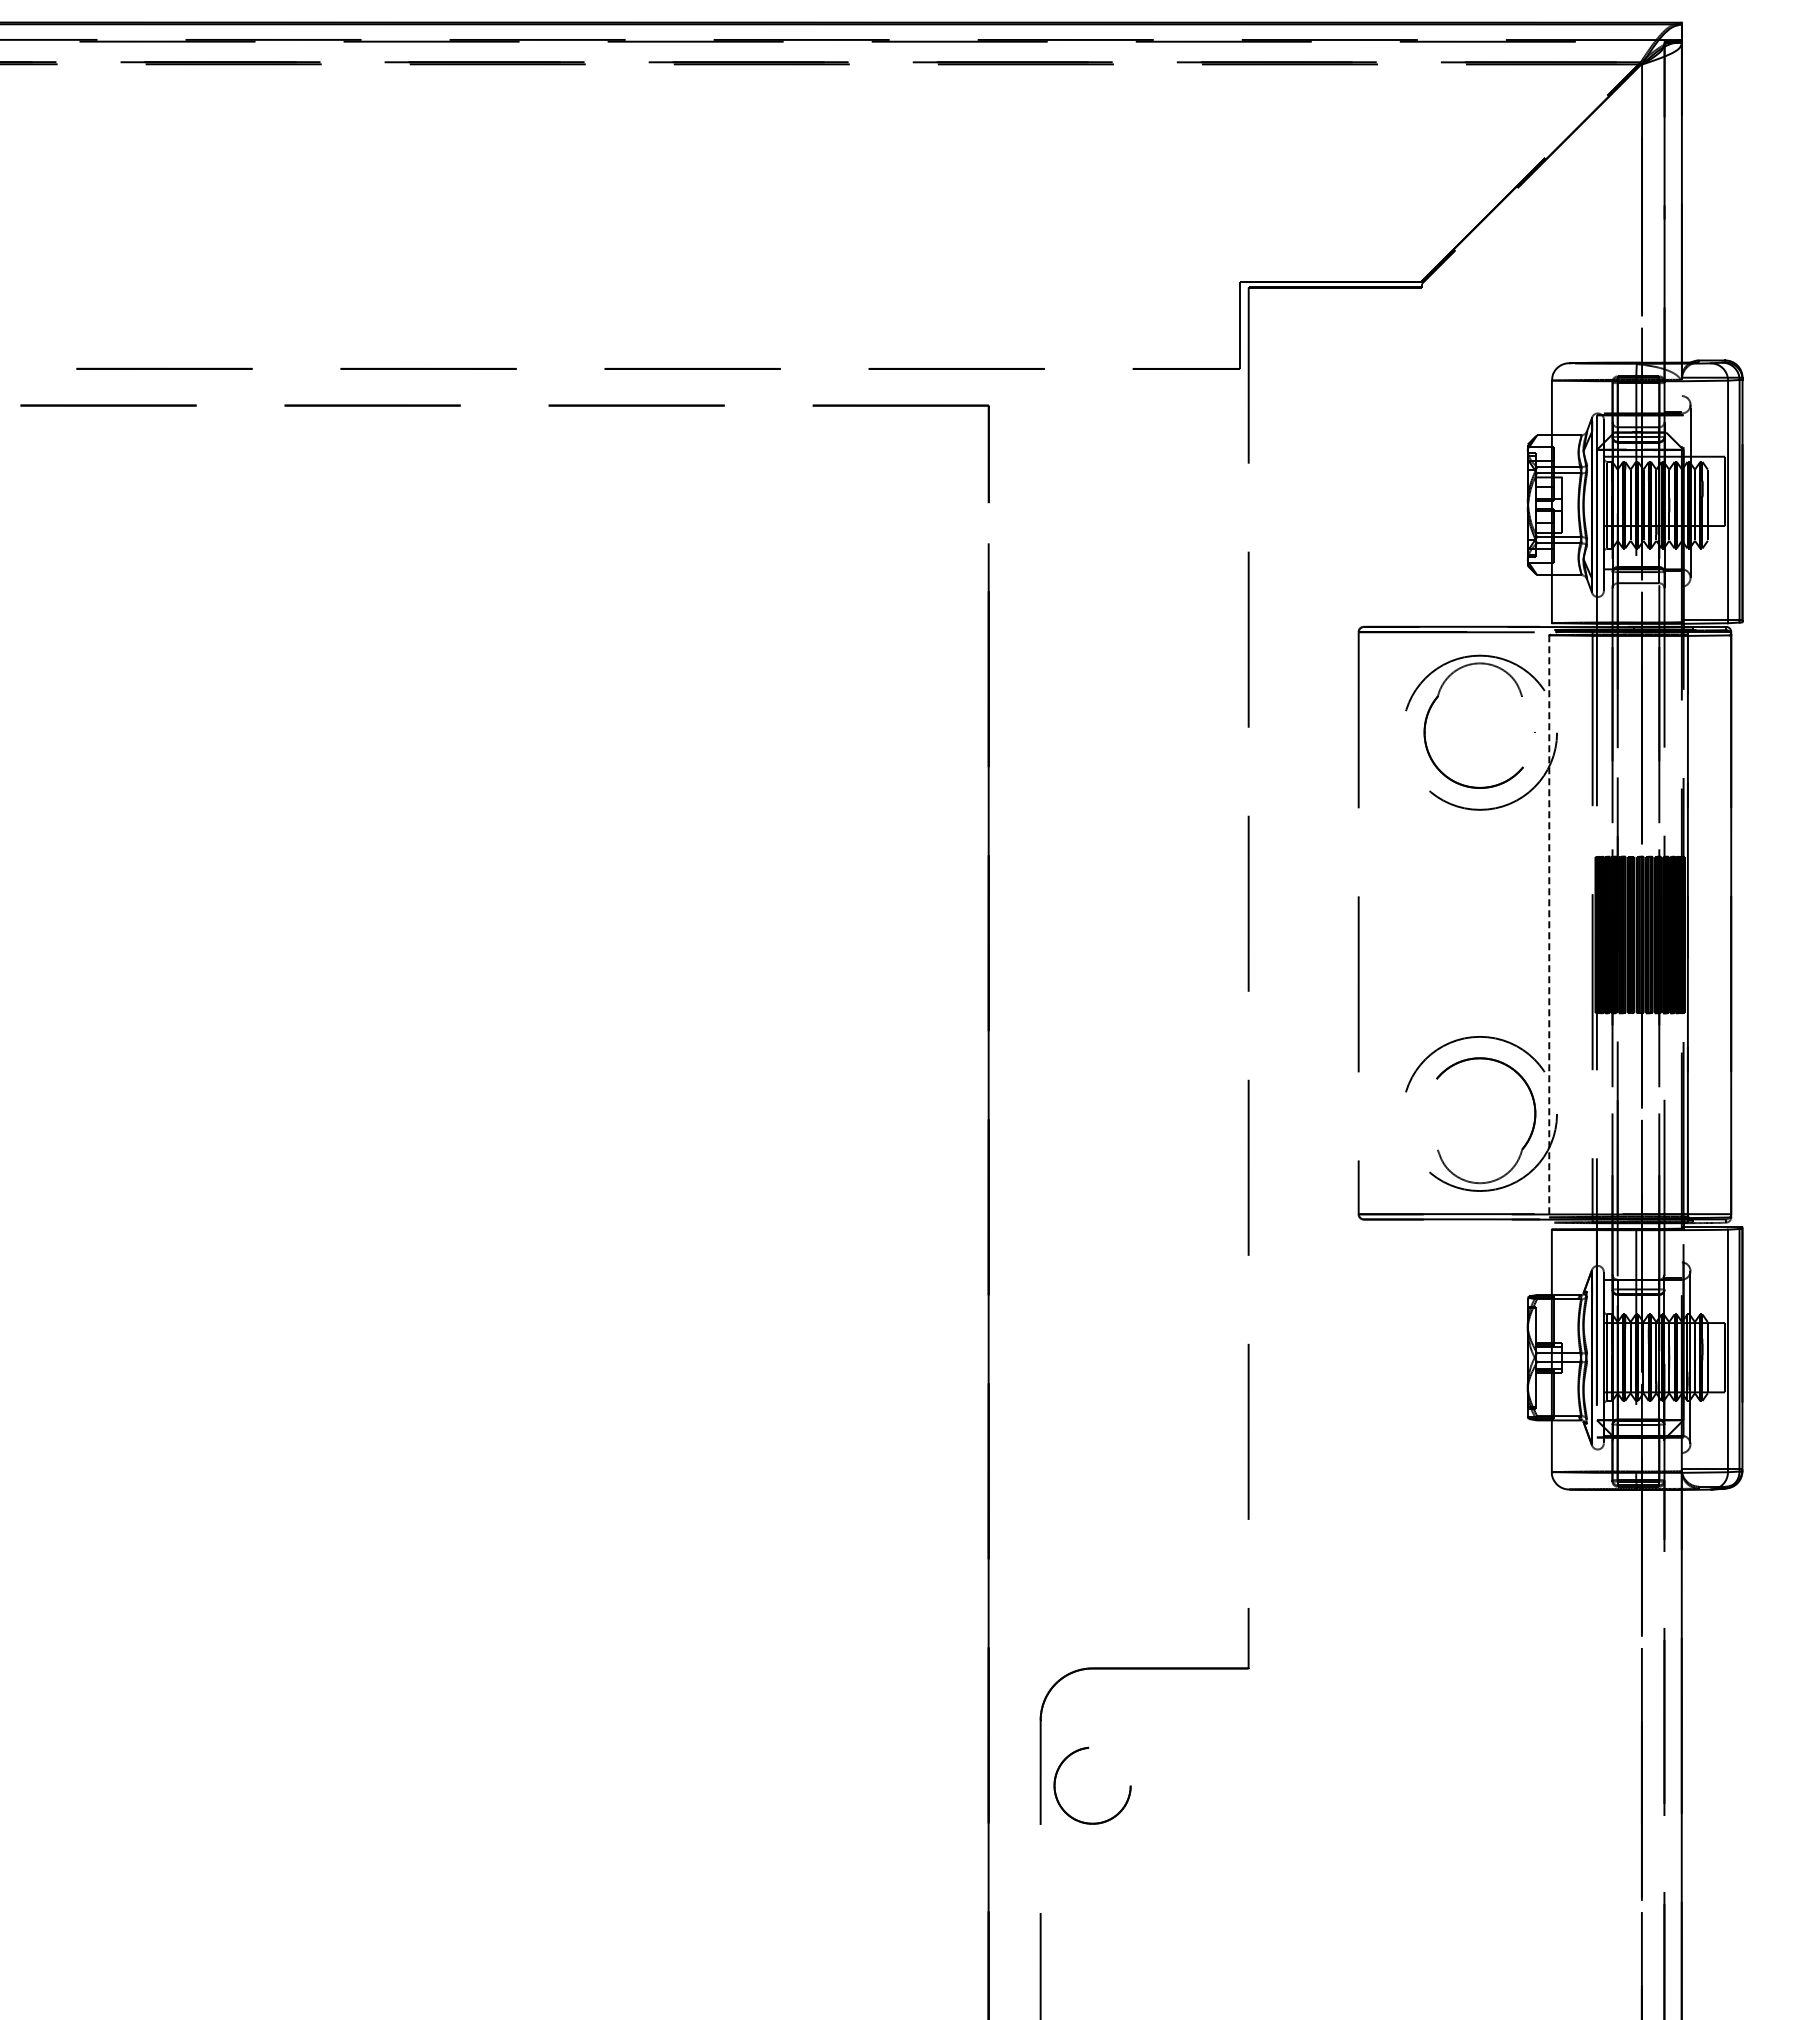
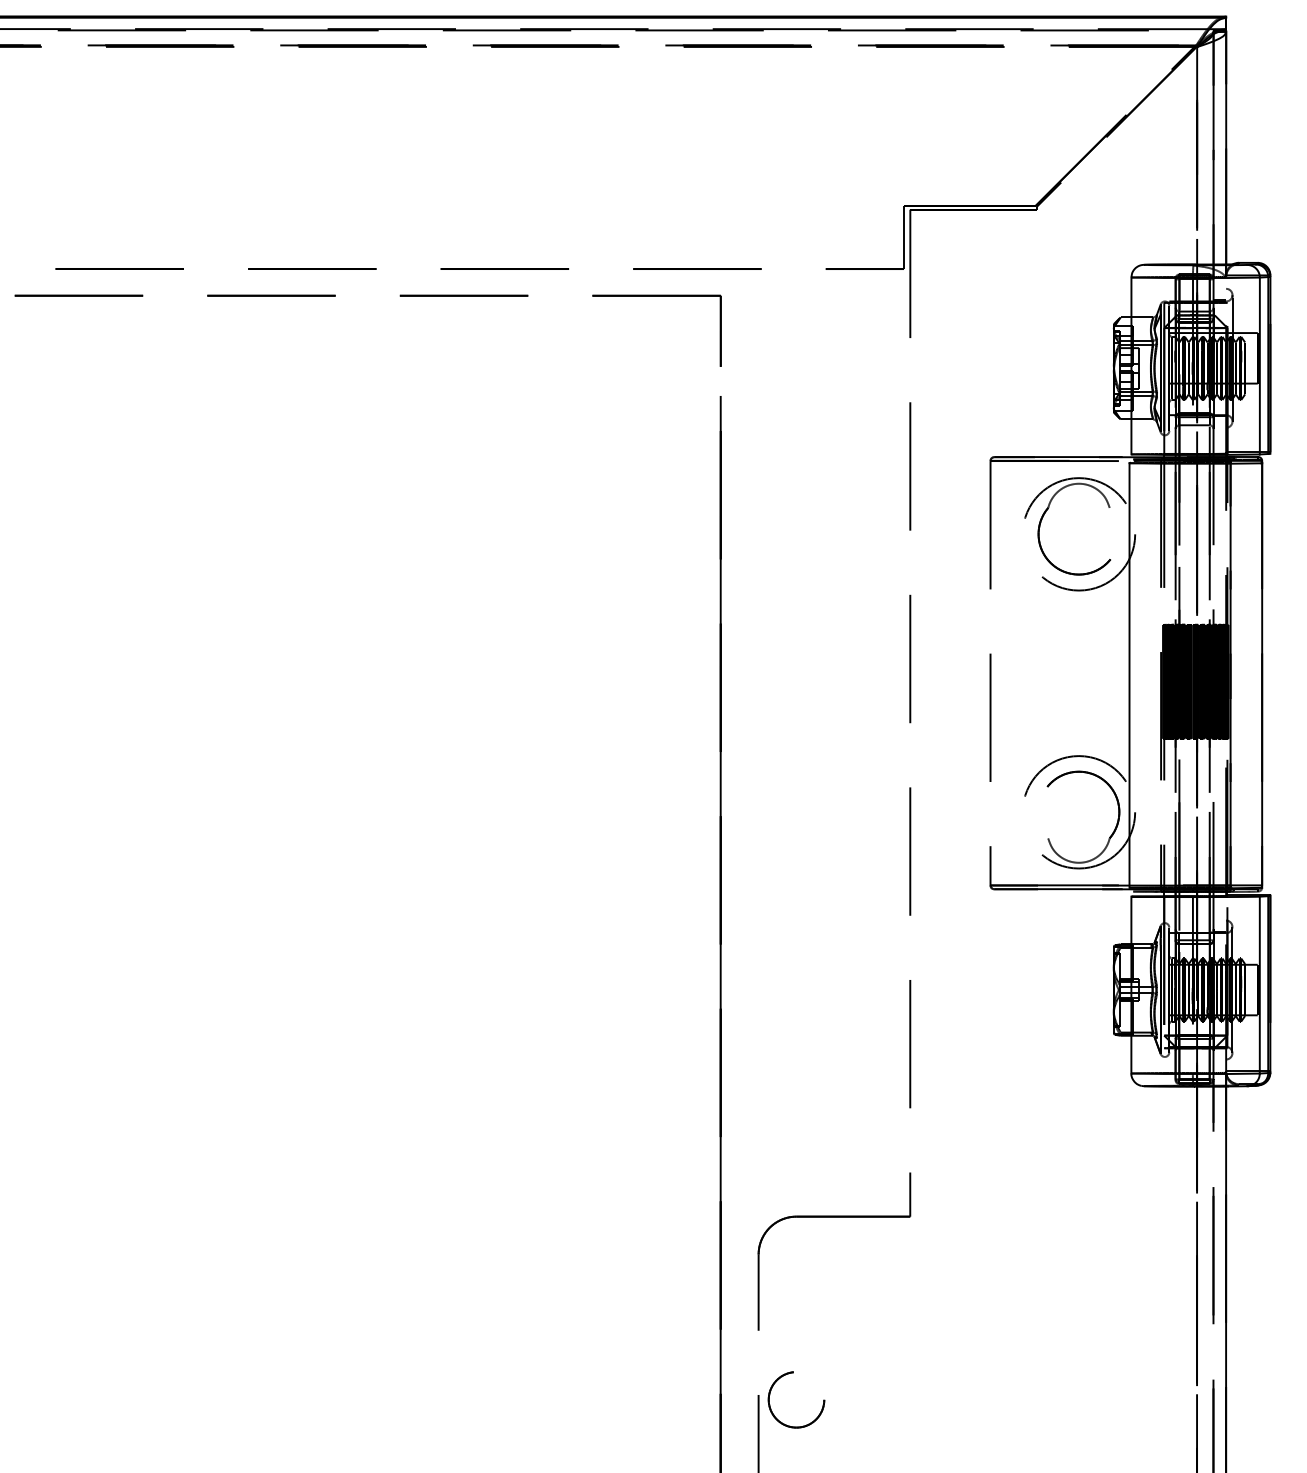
line: (1549, 926) -> (1129, 675), dashed -> solid
part: (1086, 1749) -> (792, 1373), moved

